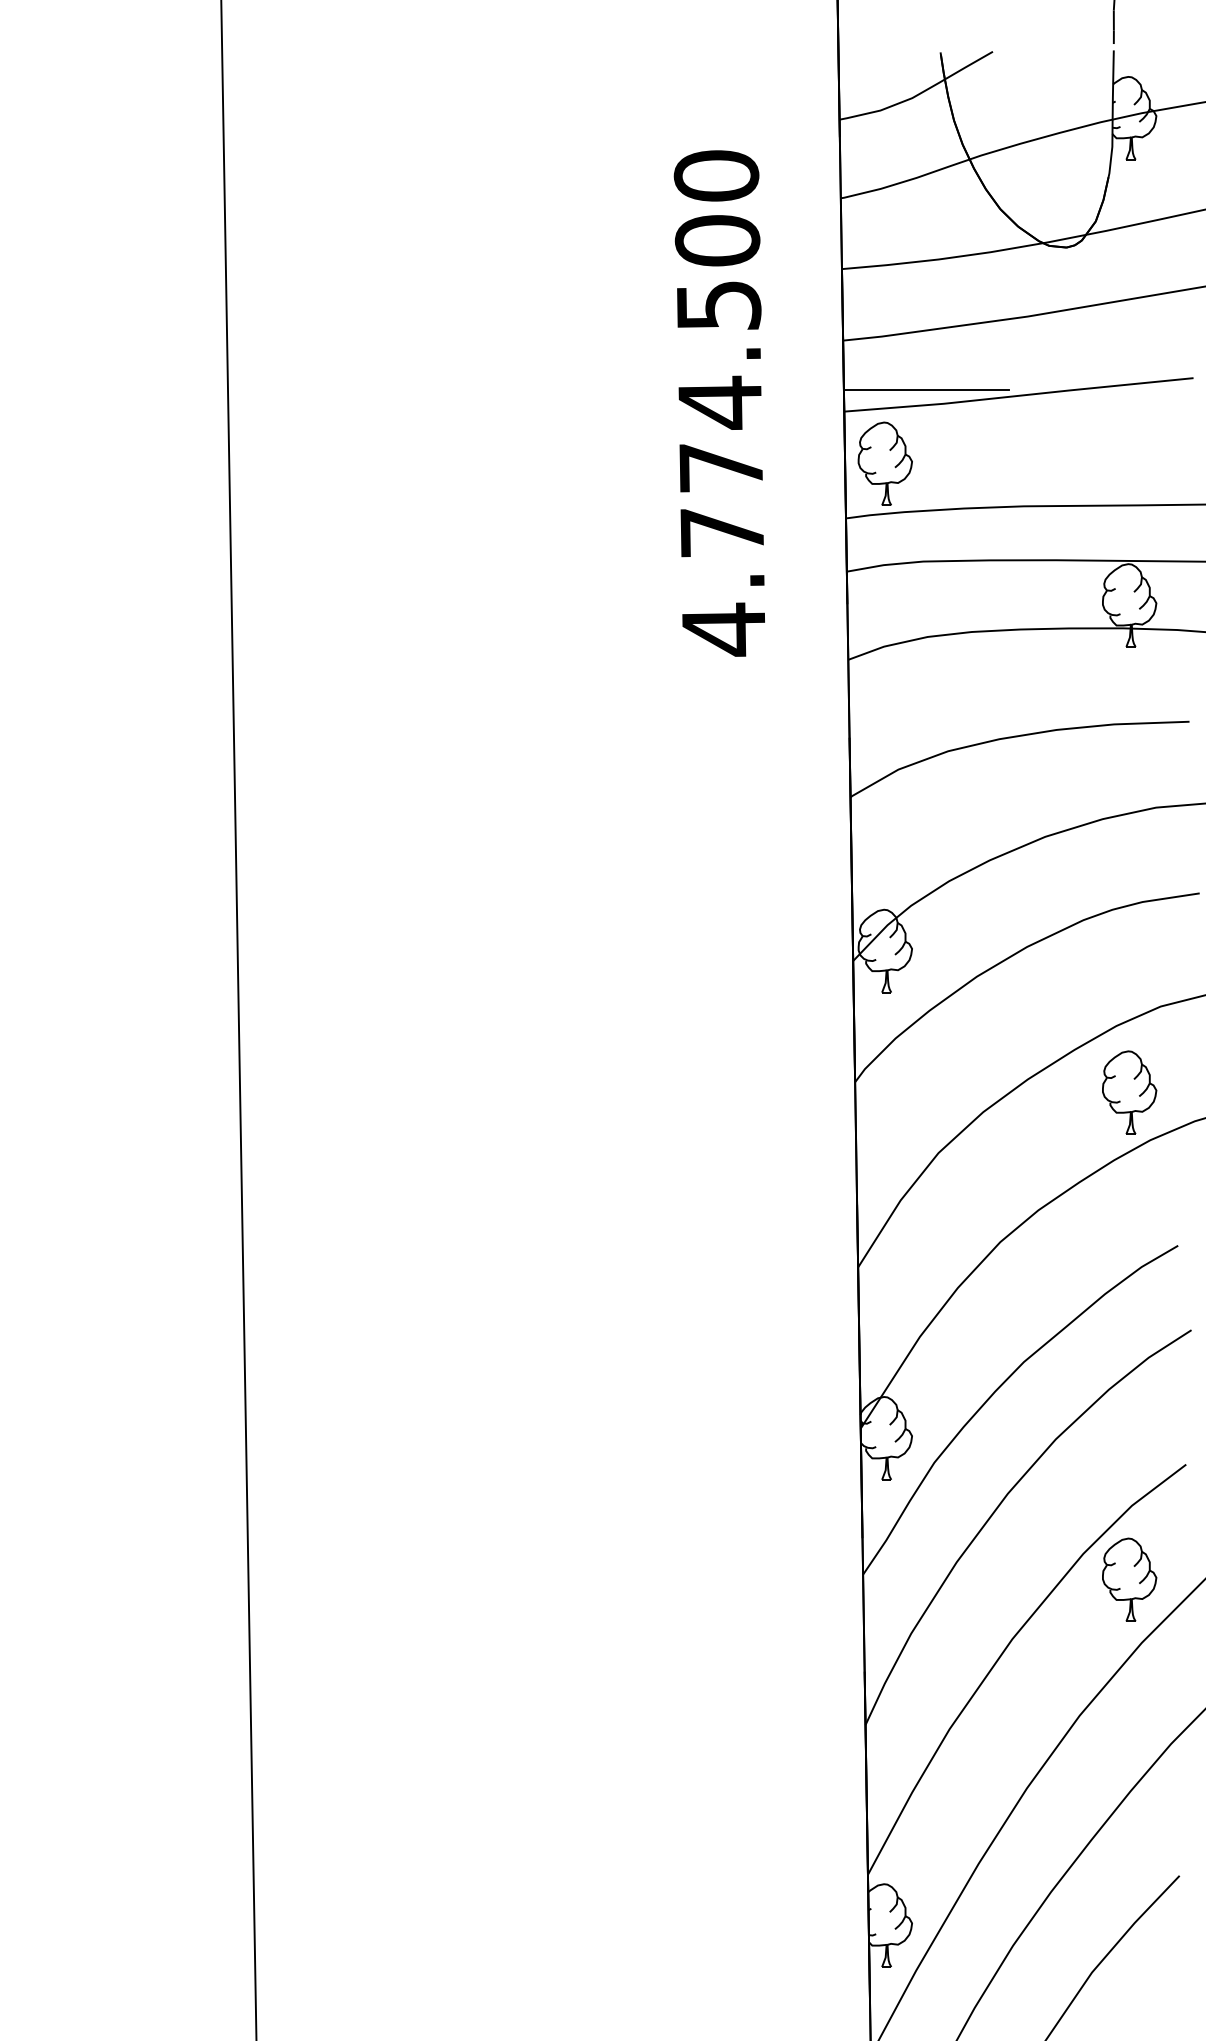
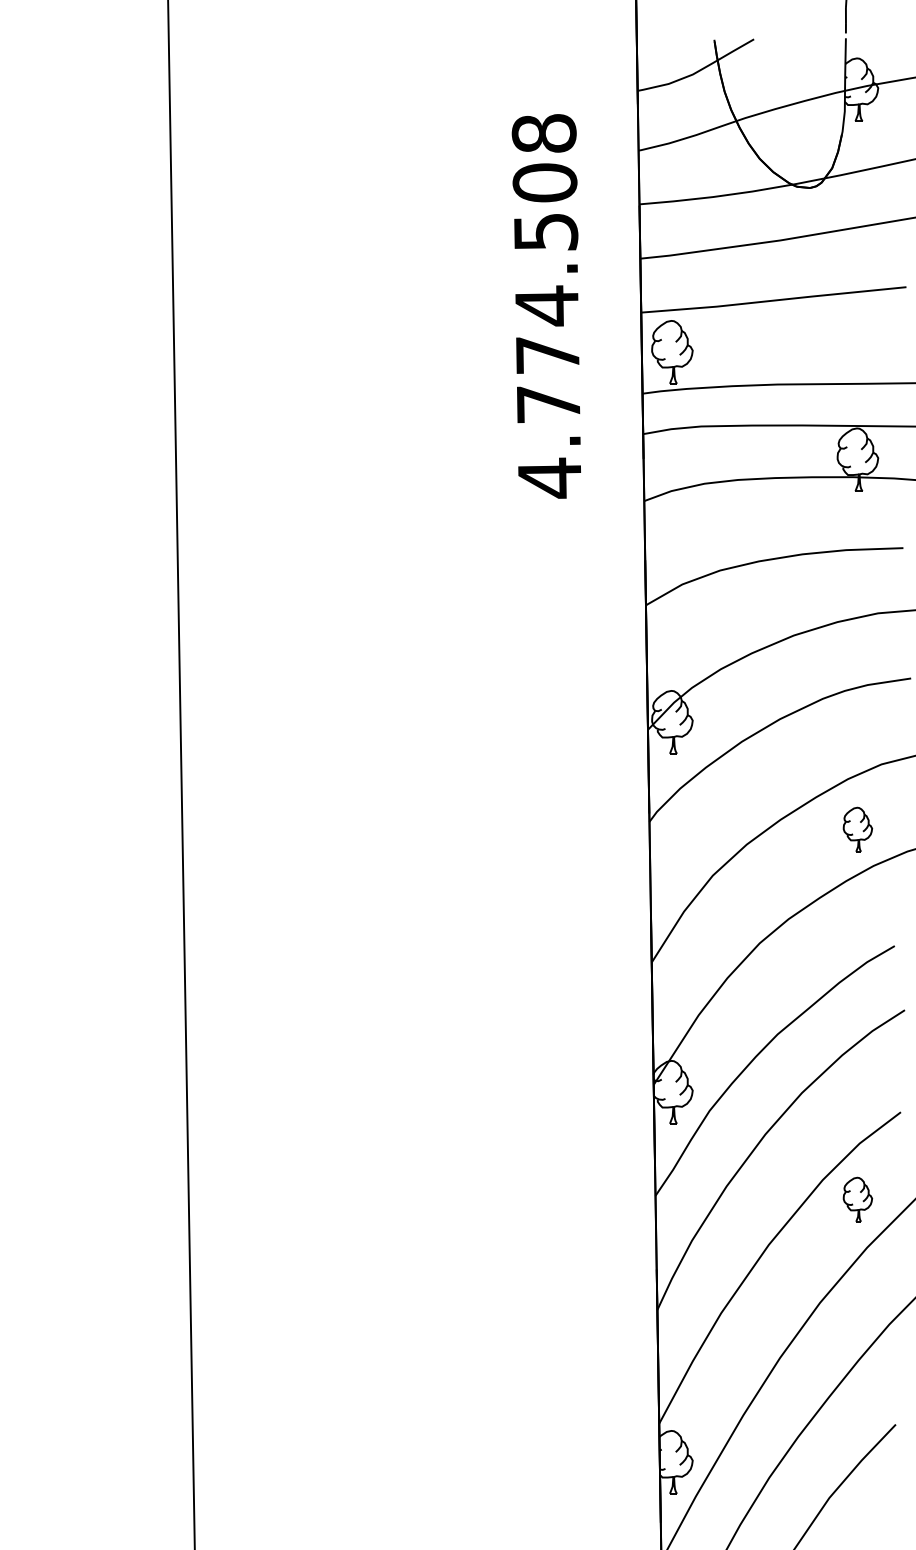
text: (716, 175) -> (544, 133), 4.774.500 -> 4.774.508
line: (926, 390) -> (703, 296), removed
part: (1129, 1092) -> (857, 829), size x0.7
part: (1129, 1579) -> (857, 1199), size x0.7

